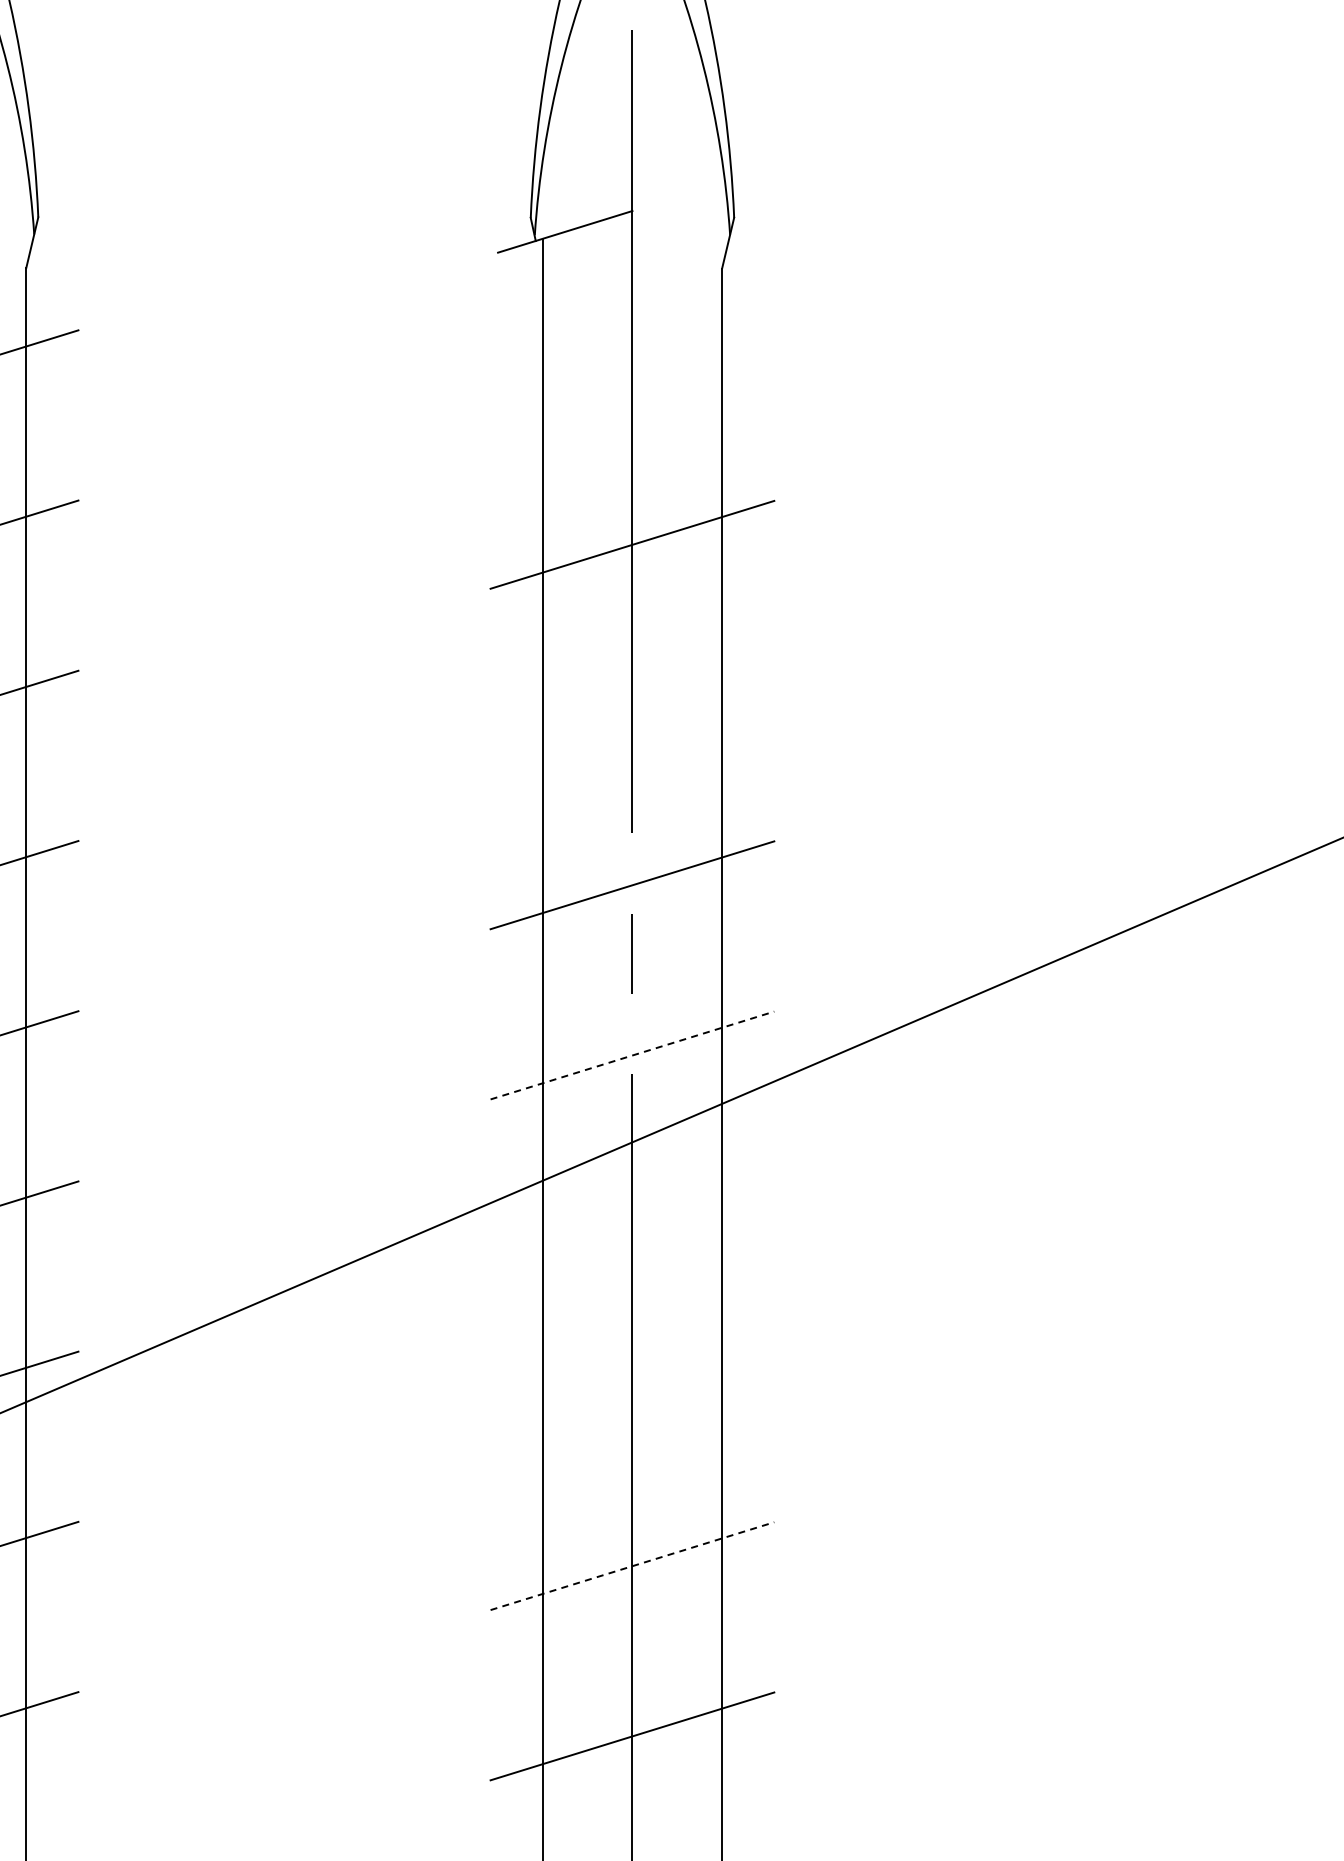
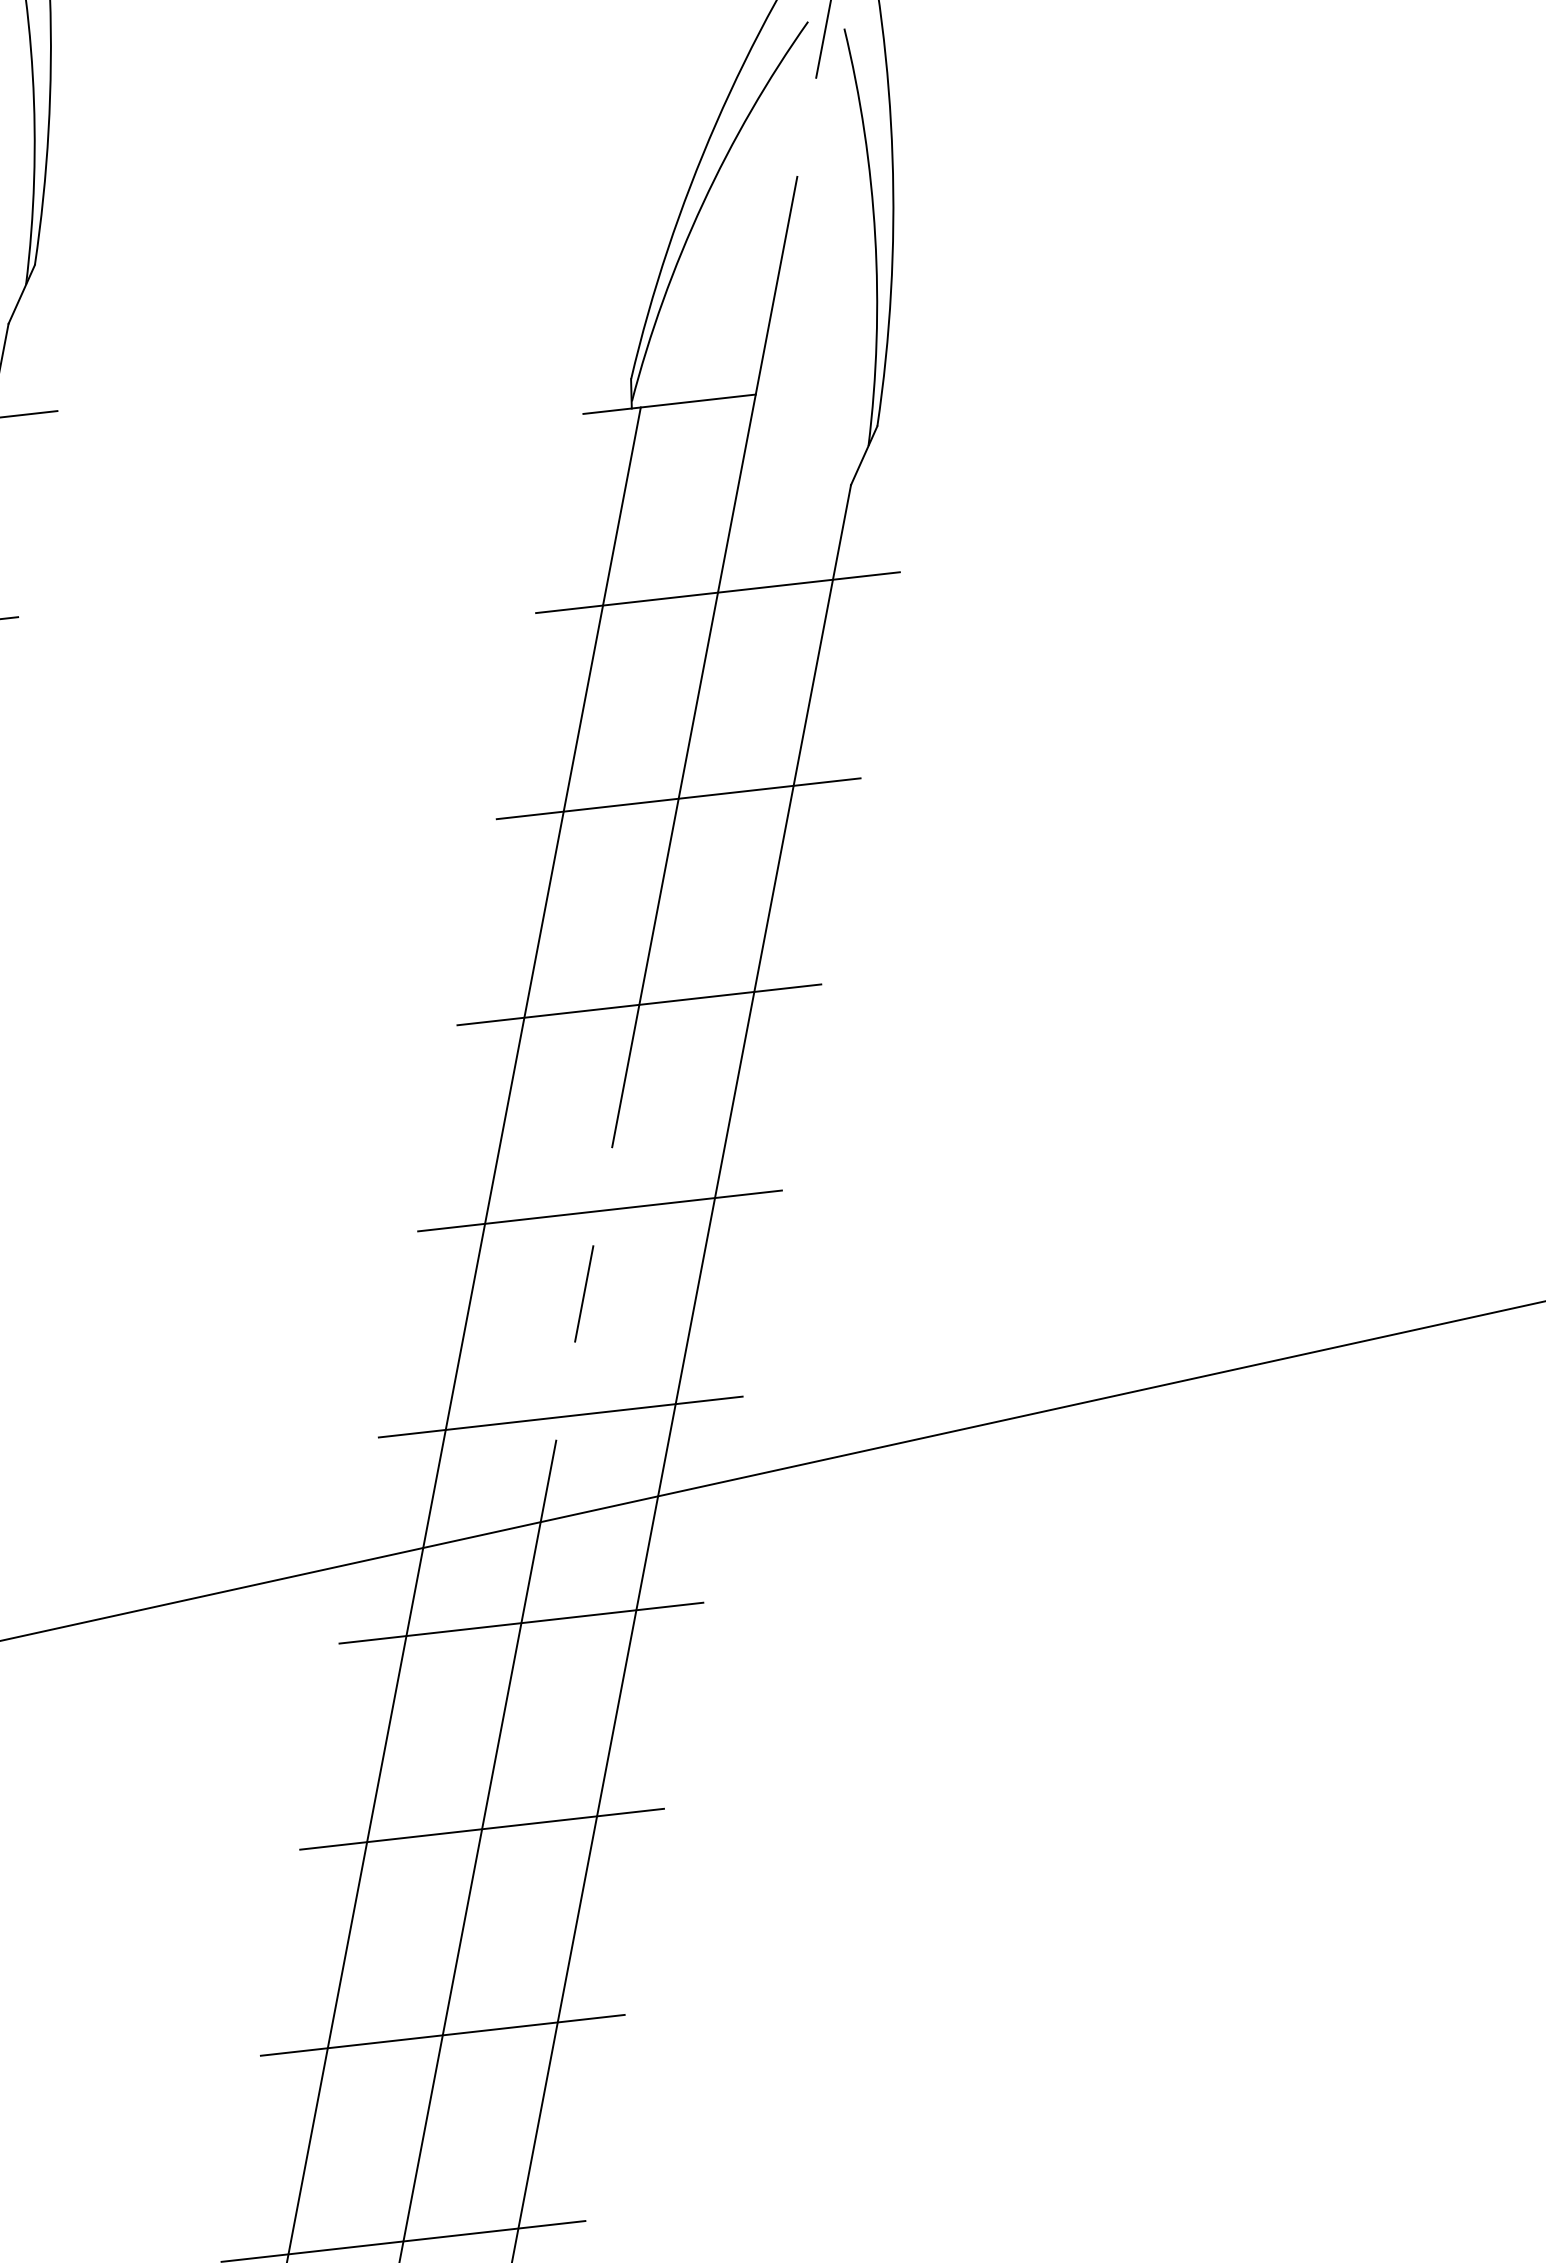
line: (632, 374) -> (718, 592), added
line: (632, 715) -> (639, 1005), added
line: (632, 1055) -> (560, 1417), dashed -> solid
line: (632, 1225) -> (521, 1622), added
line: (632, 1395) -> (482, 1828), added
line: (632, 1566) -> (442, 2035), dashed -> solid

